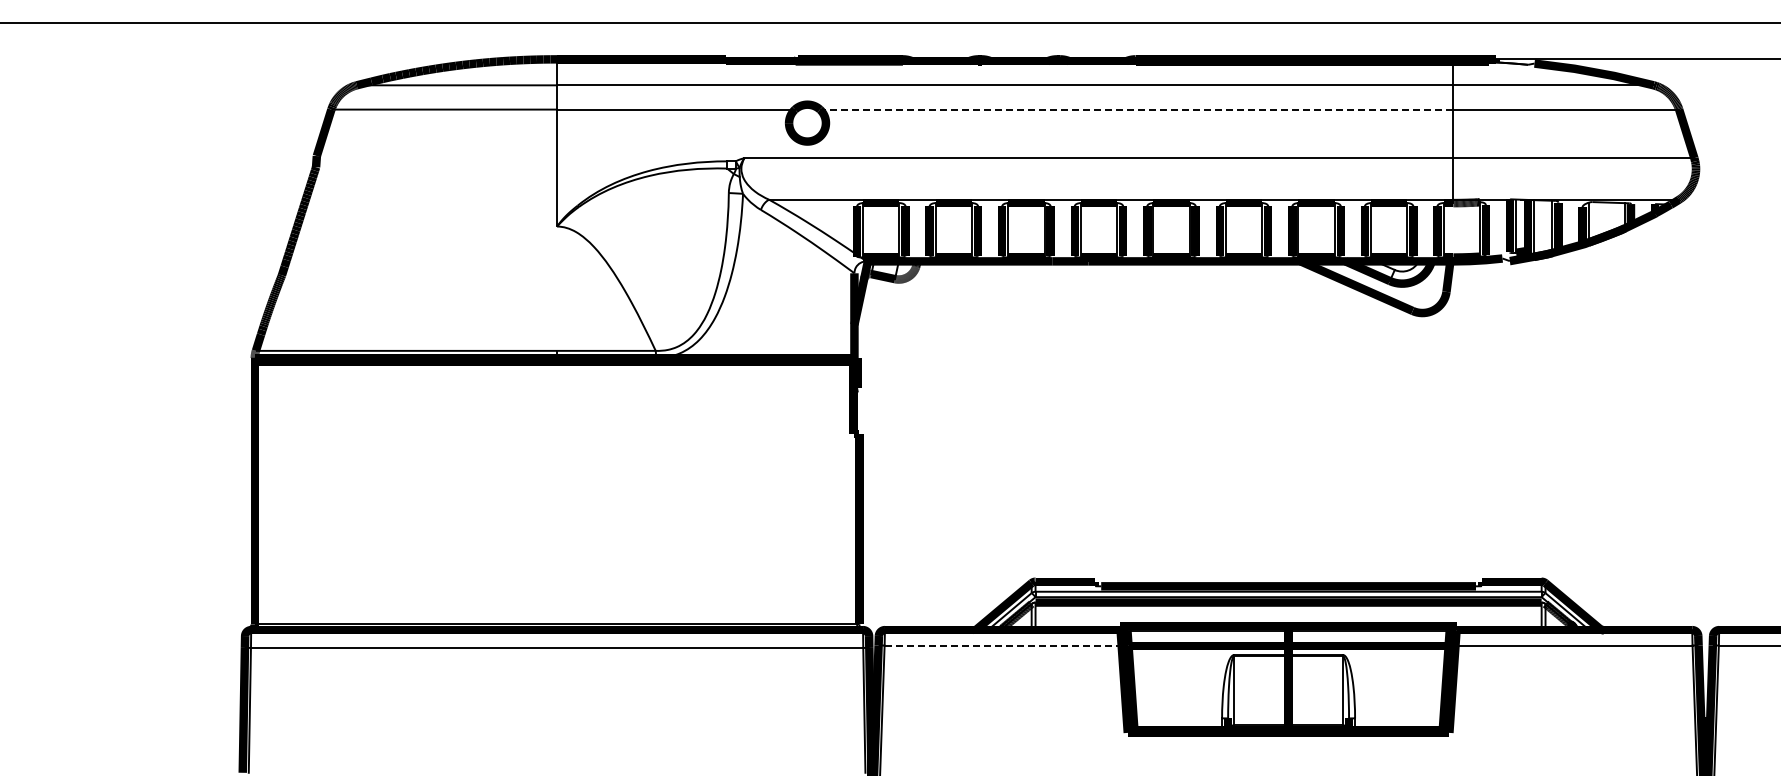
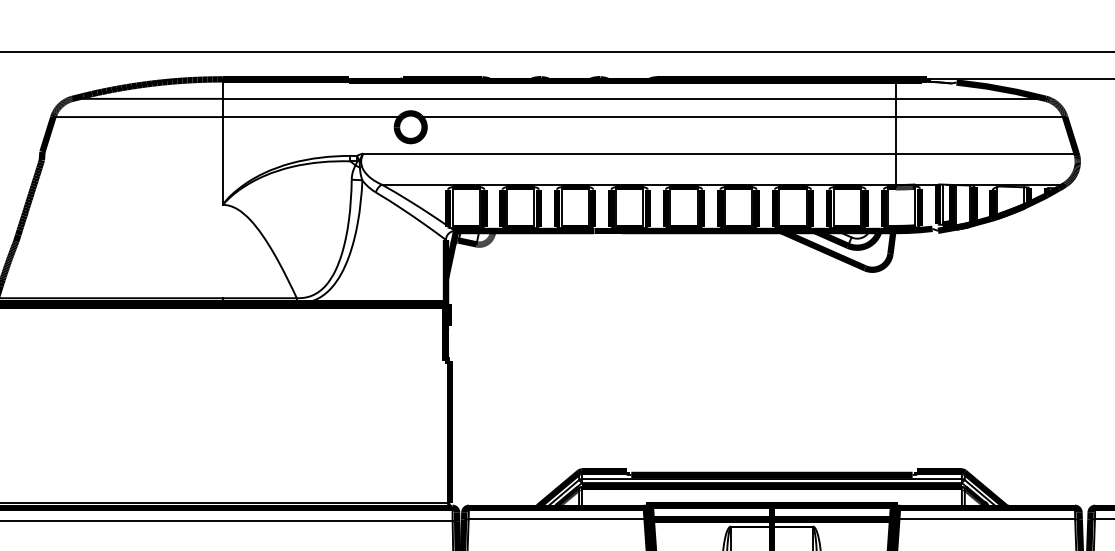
line: (1136, 109) -> (657, 117), dashed -> solid
line: (1003, 645) -> (557, 519), dashed -> solid

